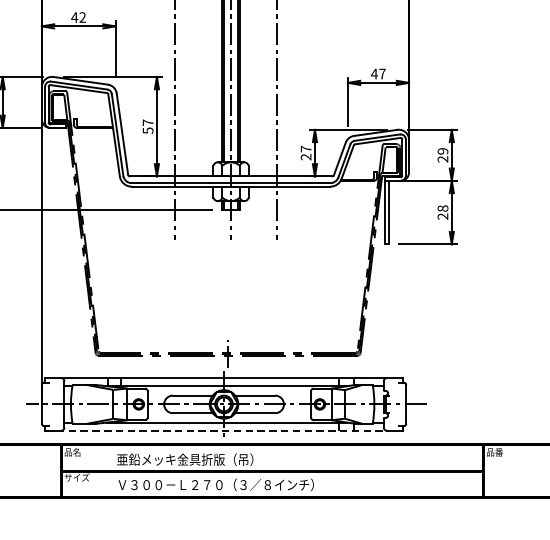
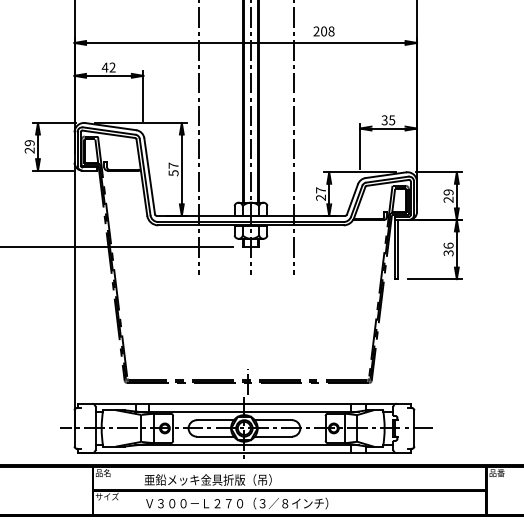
text: (378, 74) -> (388, 120), 47 -> 35
text: (442, 212) -> (448, 249), 28 -> 36
line: (216, 431) -> (237, 453), dashed -> solid

